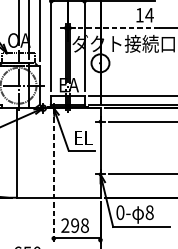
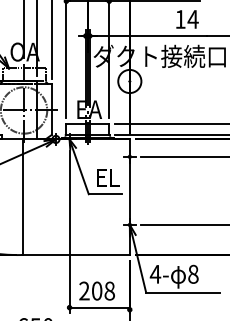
line: (114, 28) -> (147, 36), dashed -> solid
line: (53, 180) -> (69, 232), dashed -> solid
text: (120, 212) -> (155, 273), 0- -> 4-
text: (74, 225) -> (96, 290), 298 -> 208

